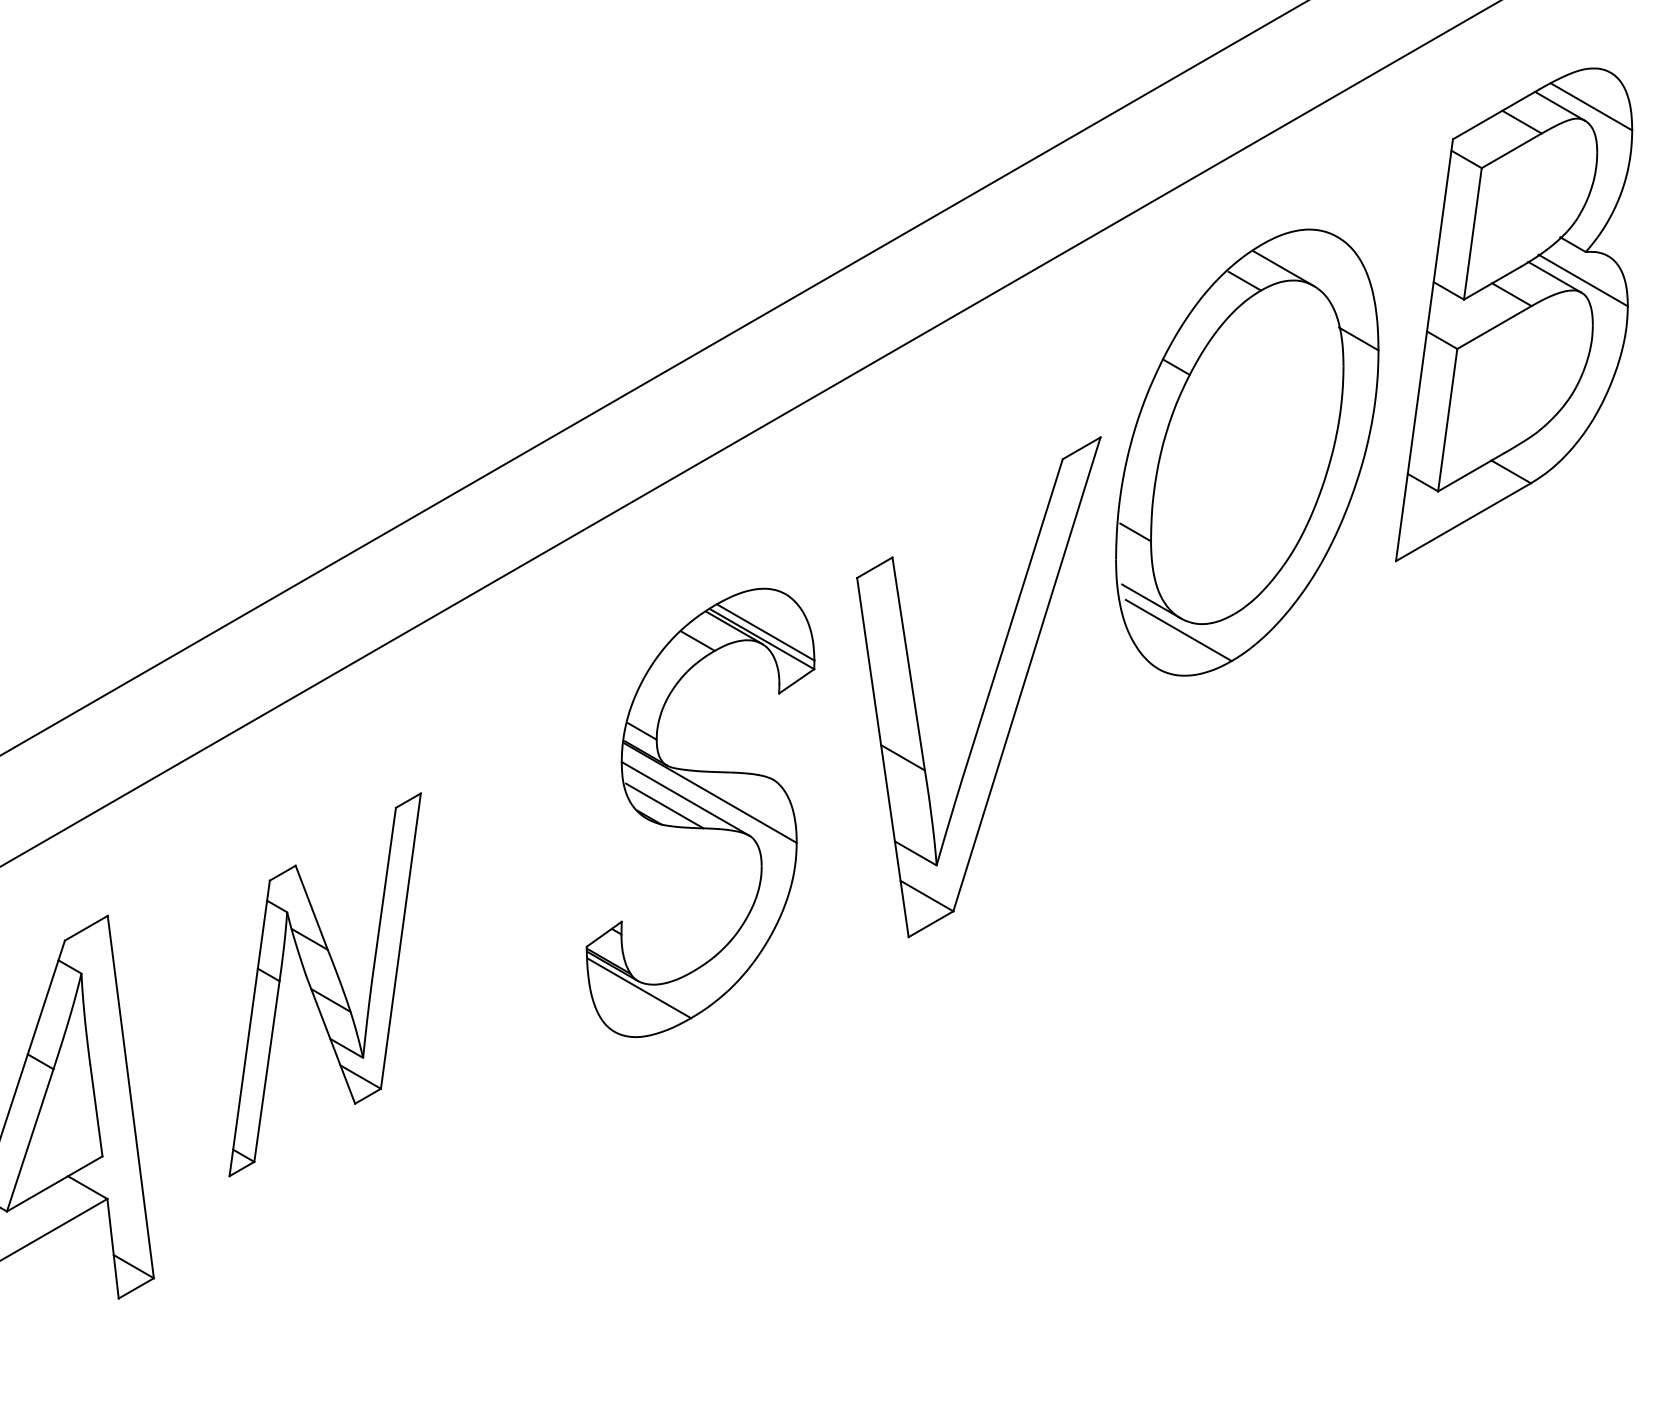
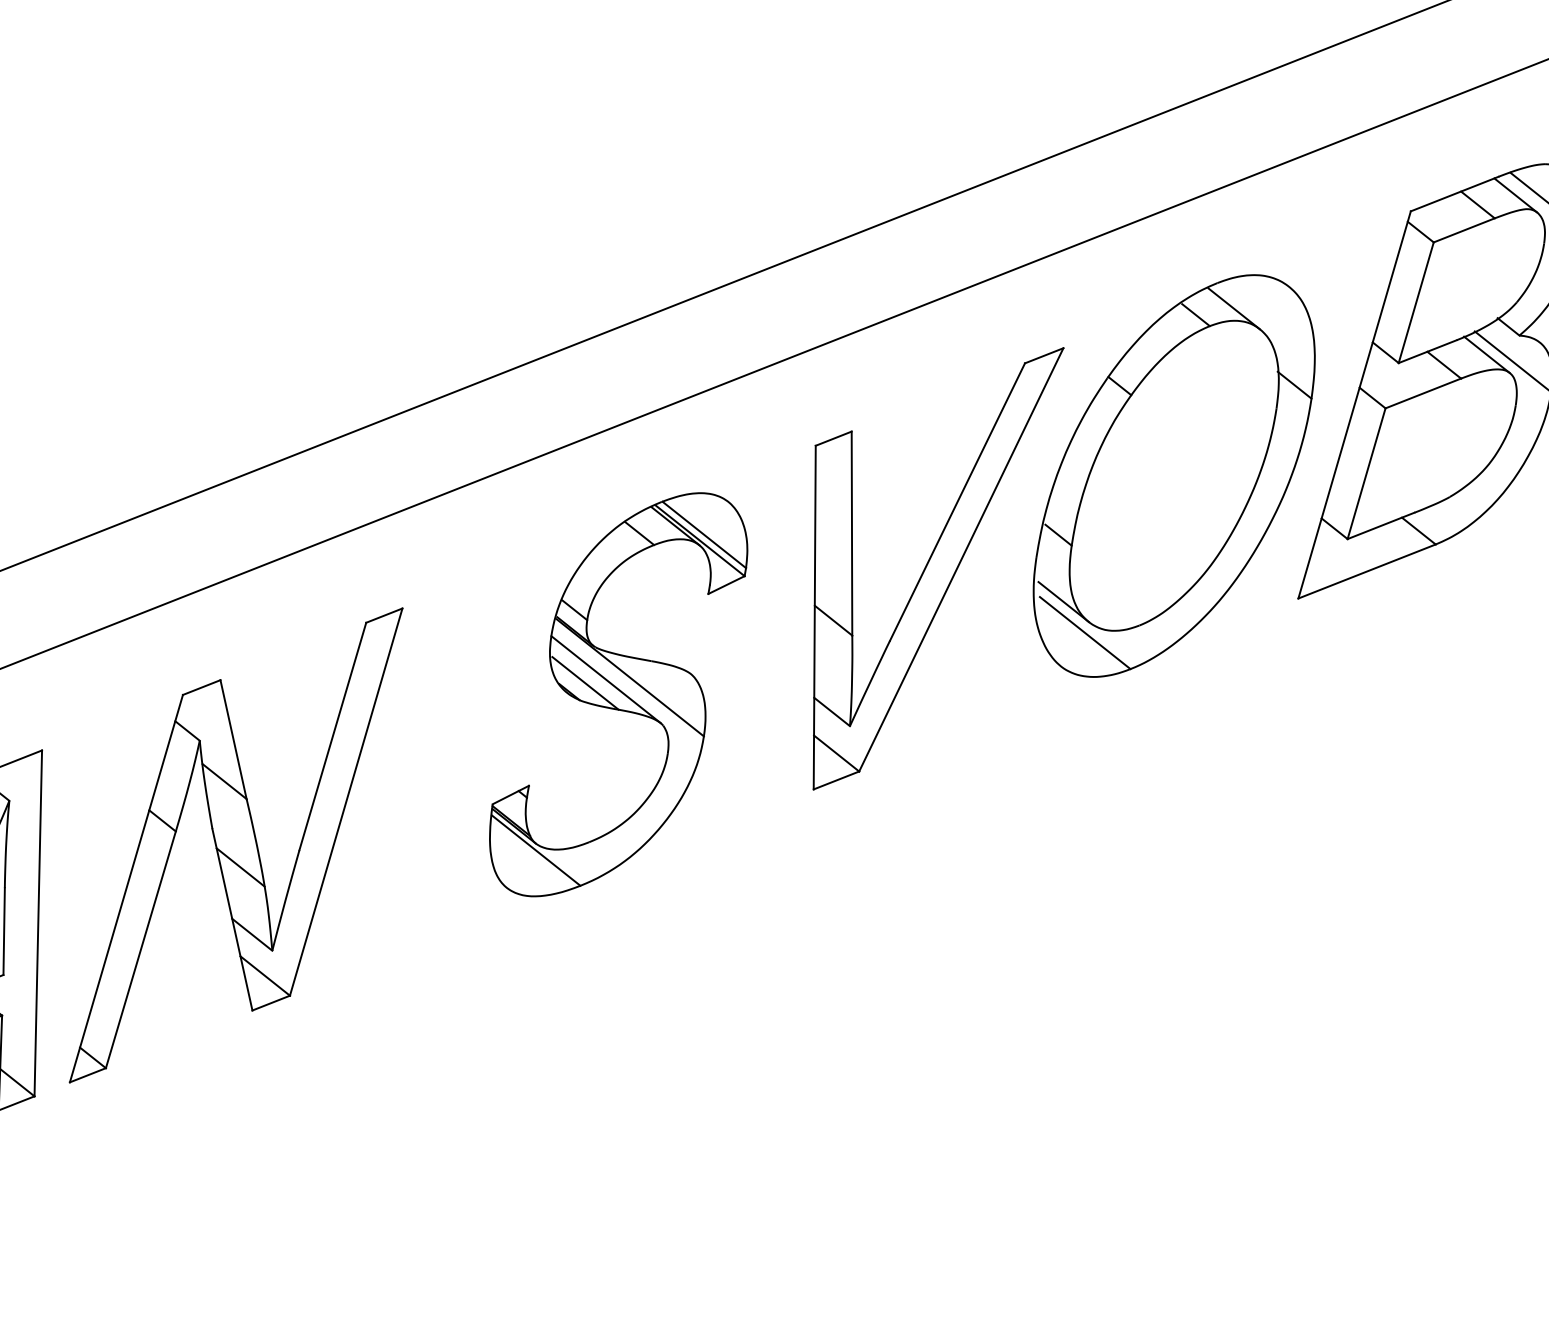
part: (988, 691) -> (922, 570), moved
part: (700, 812) -> (618, 694), moved
part: (324, 984) -> (235, 845), size x1.43

